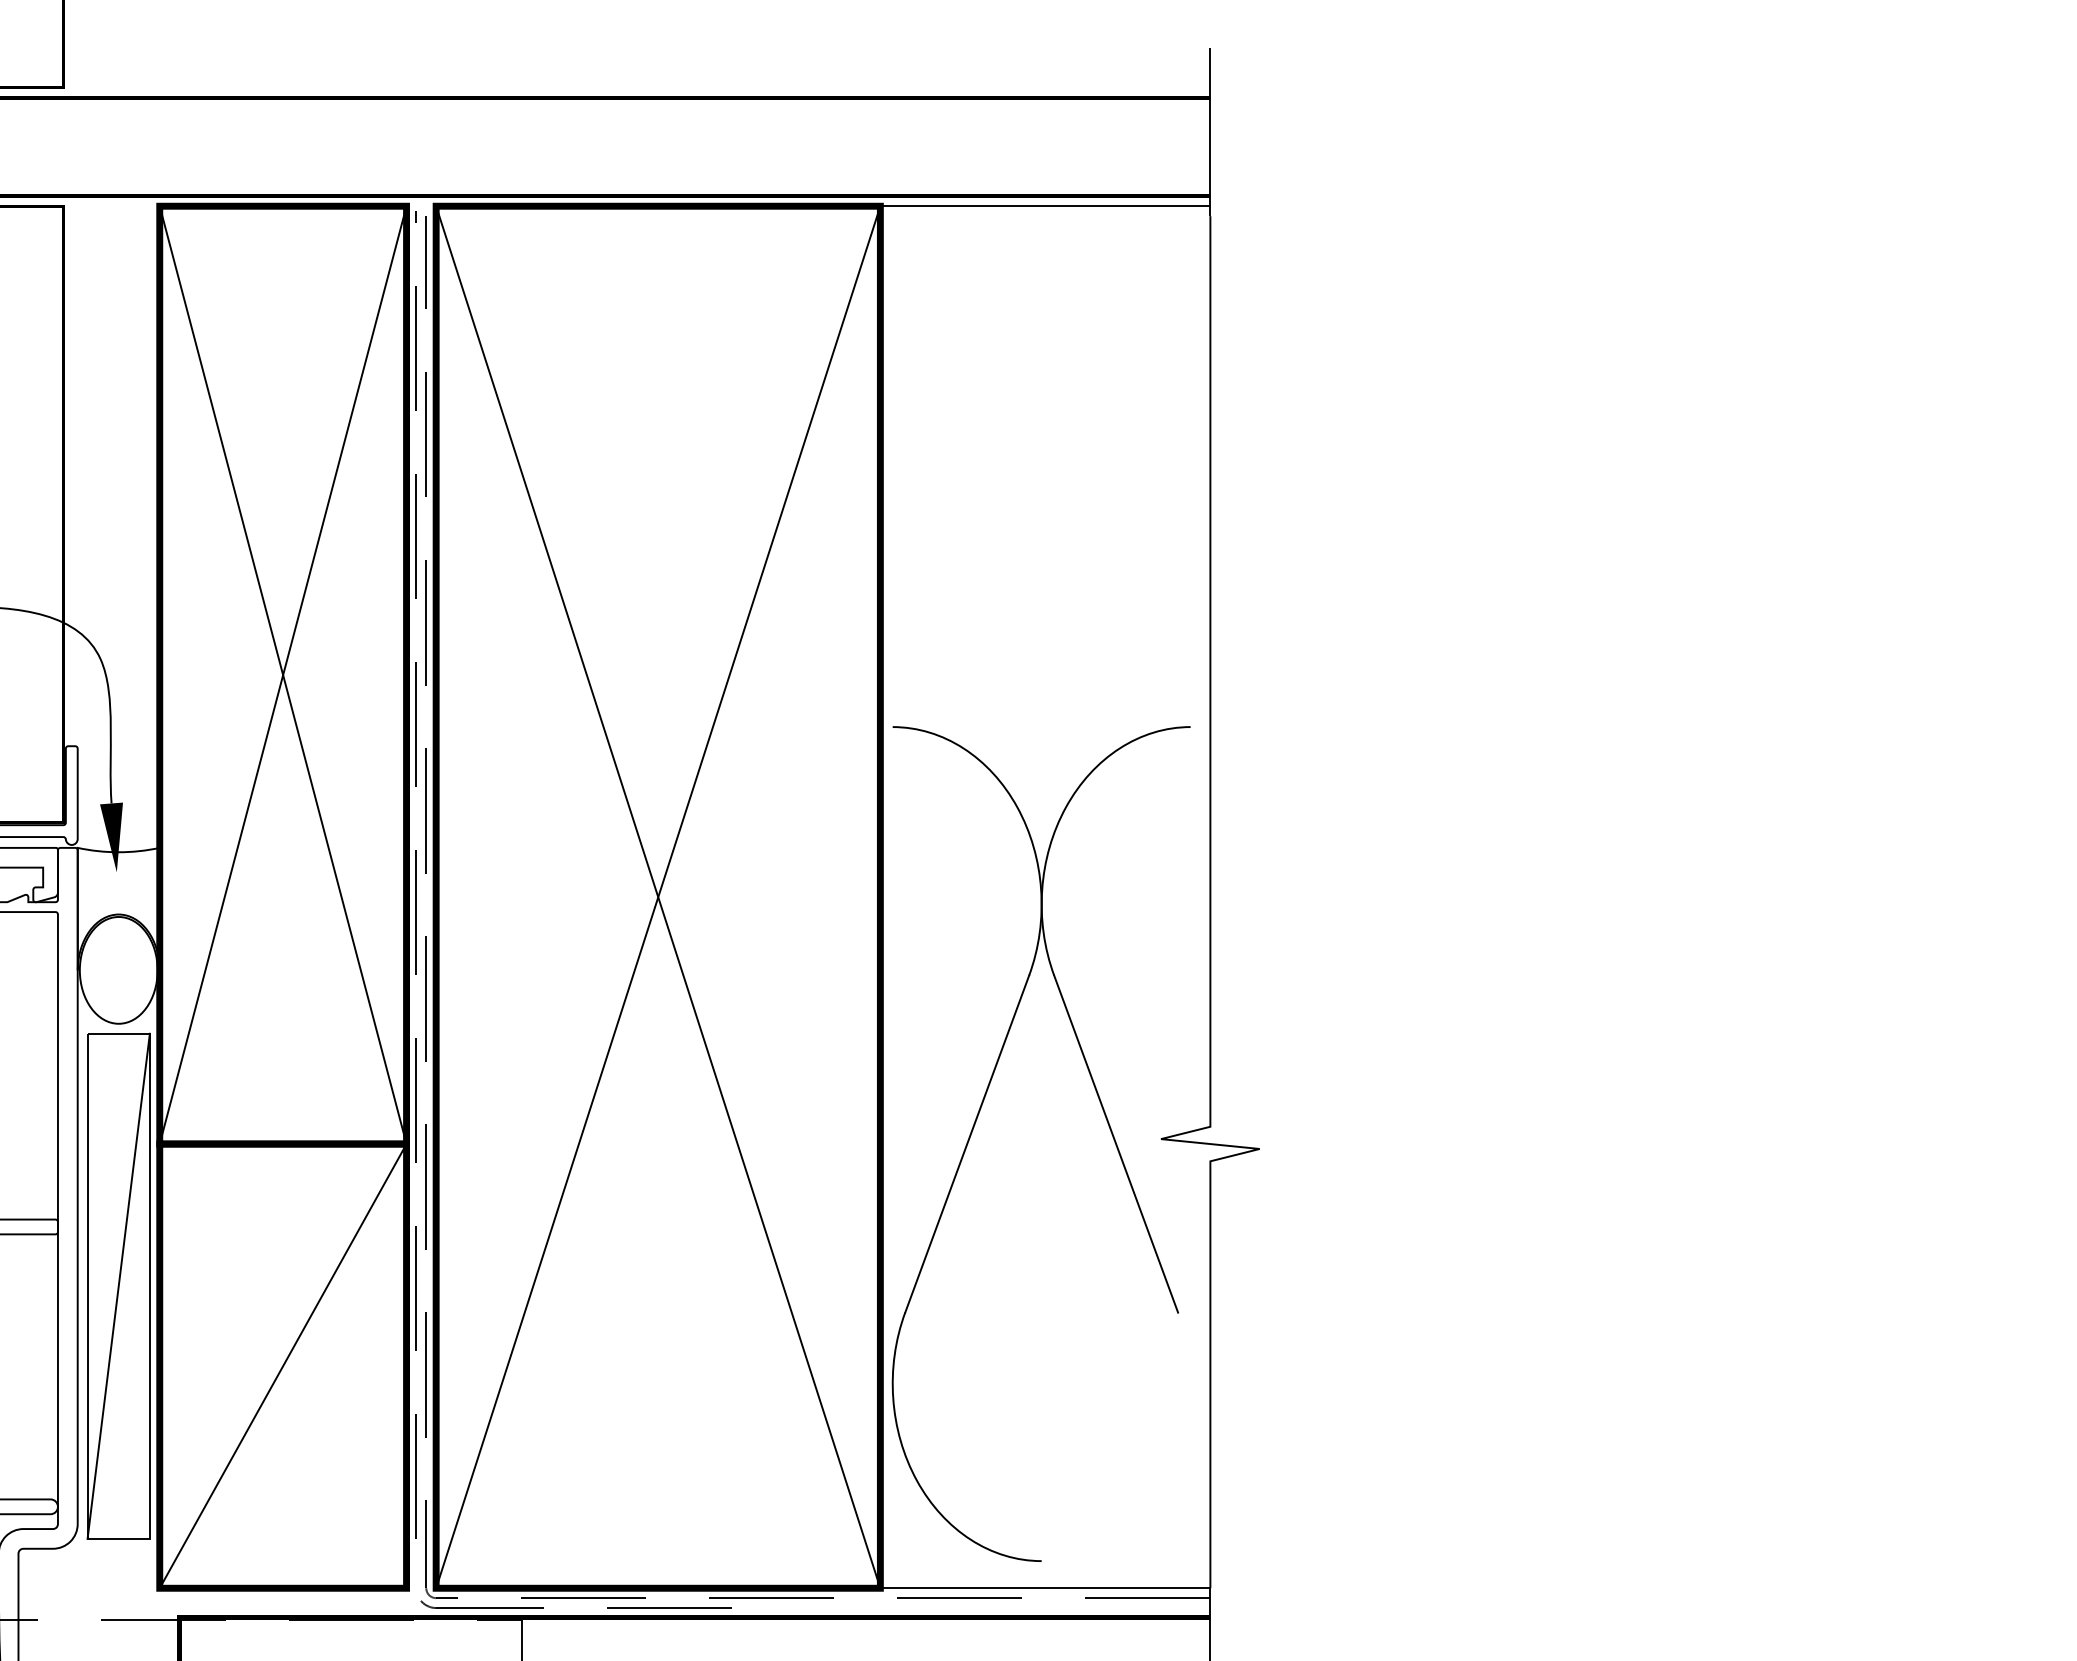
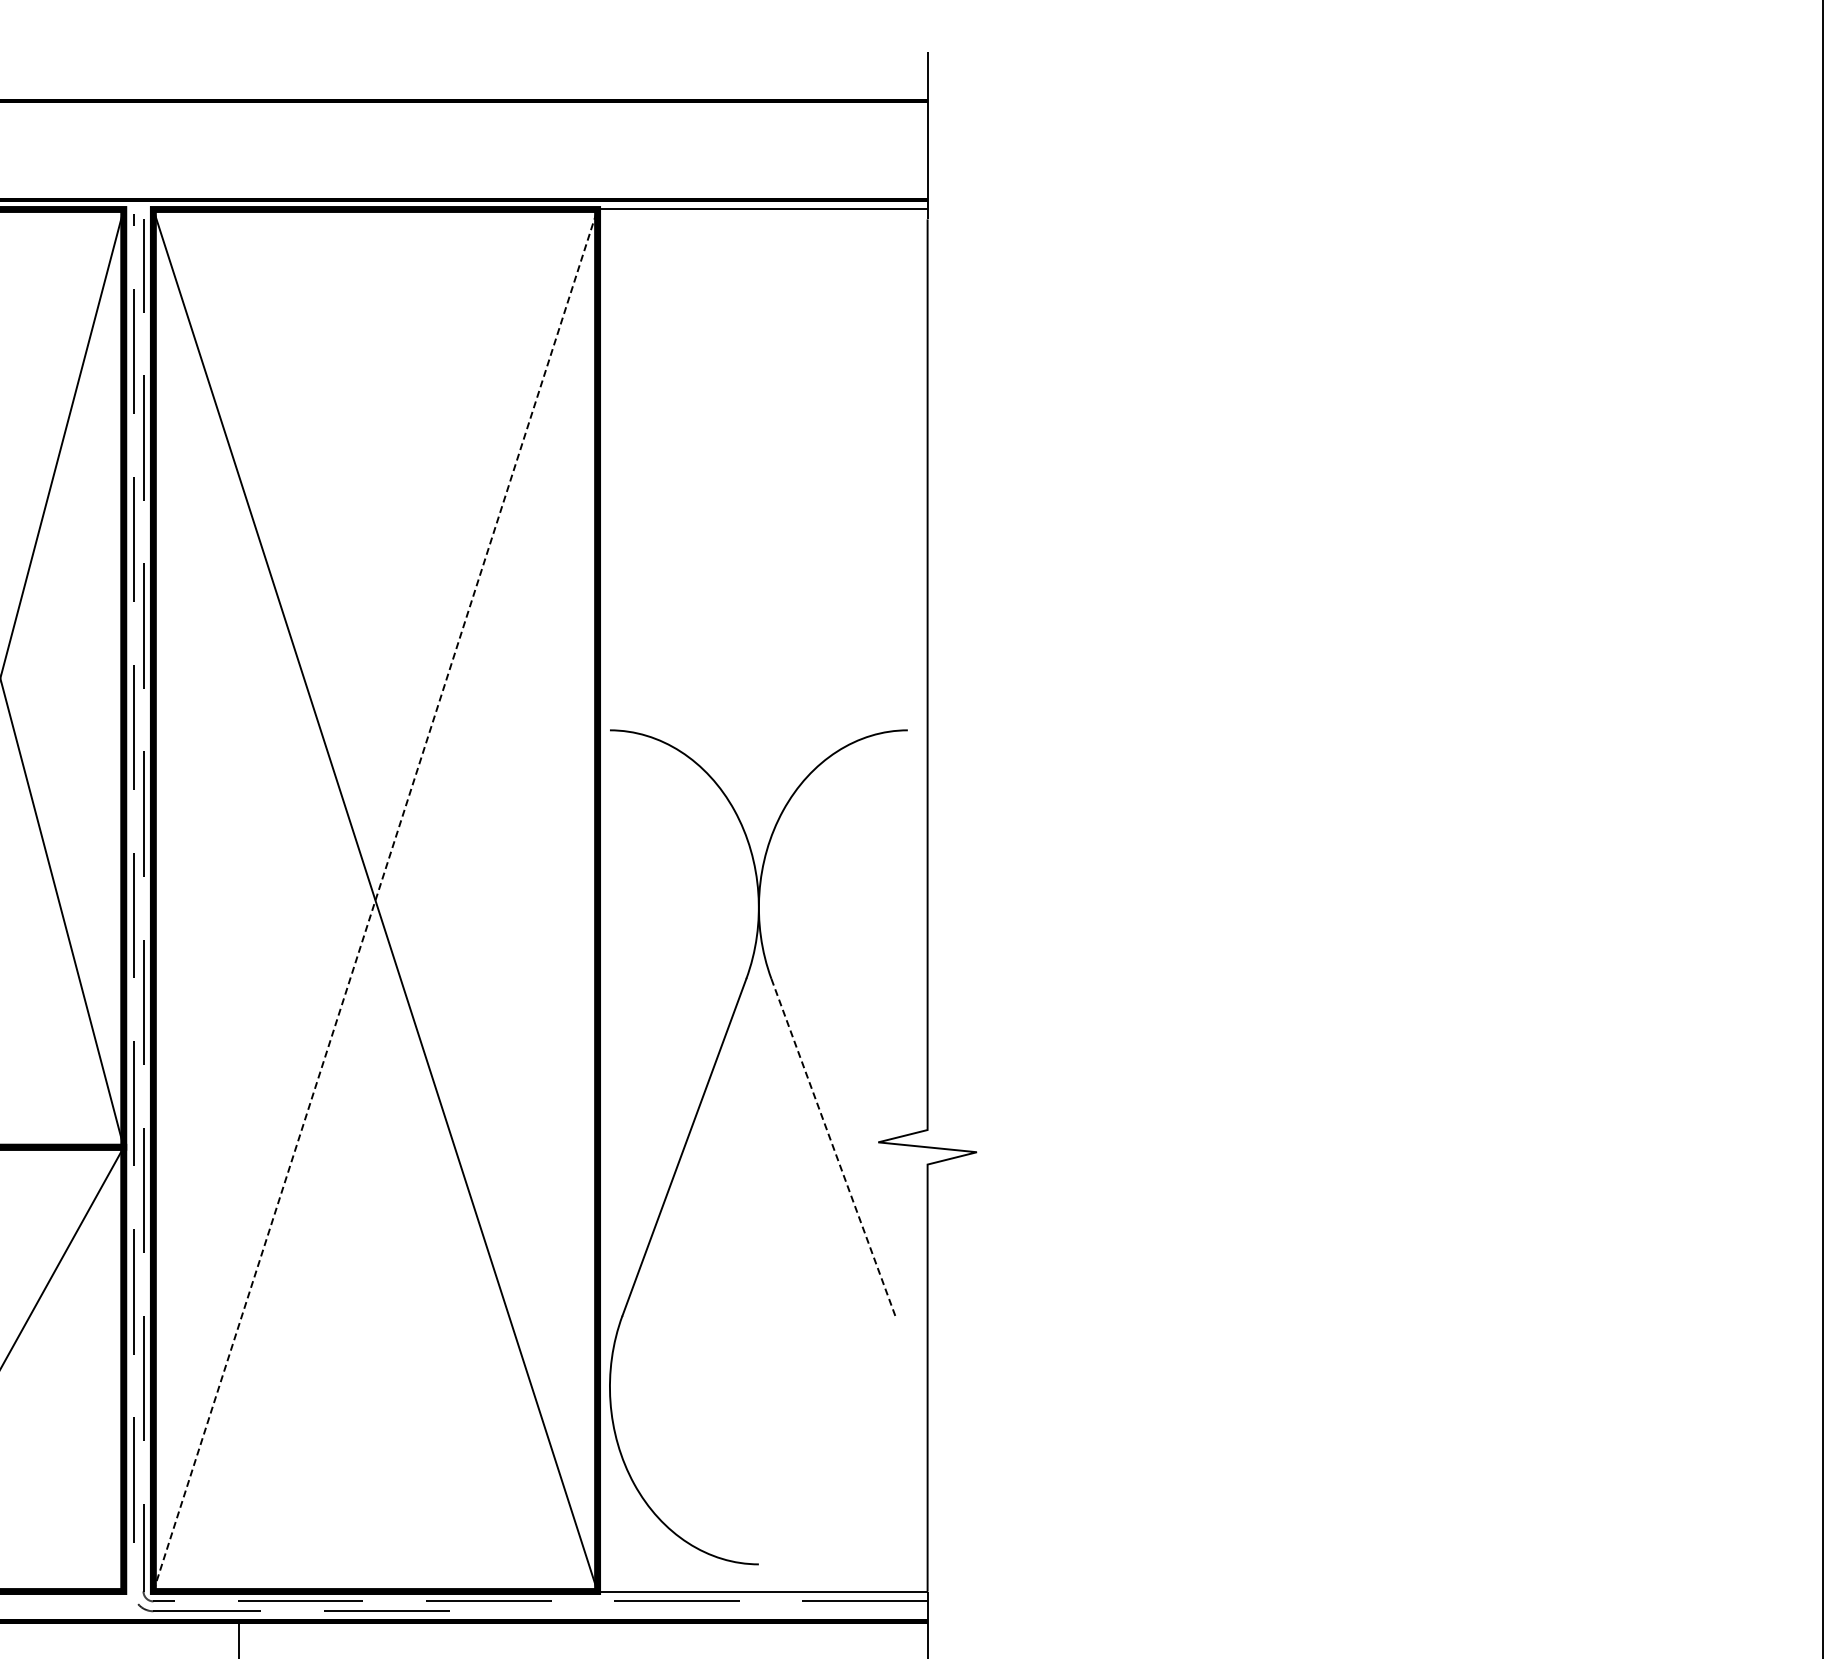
line: (658, 897) -> (375, 900), solid -> dashed
line: (1116, 1144) -> (833, 1147), solid -> dashed

